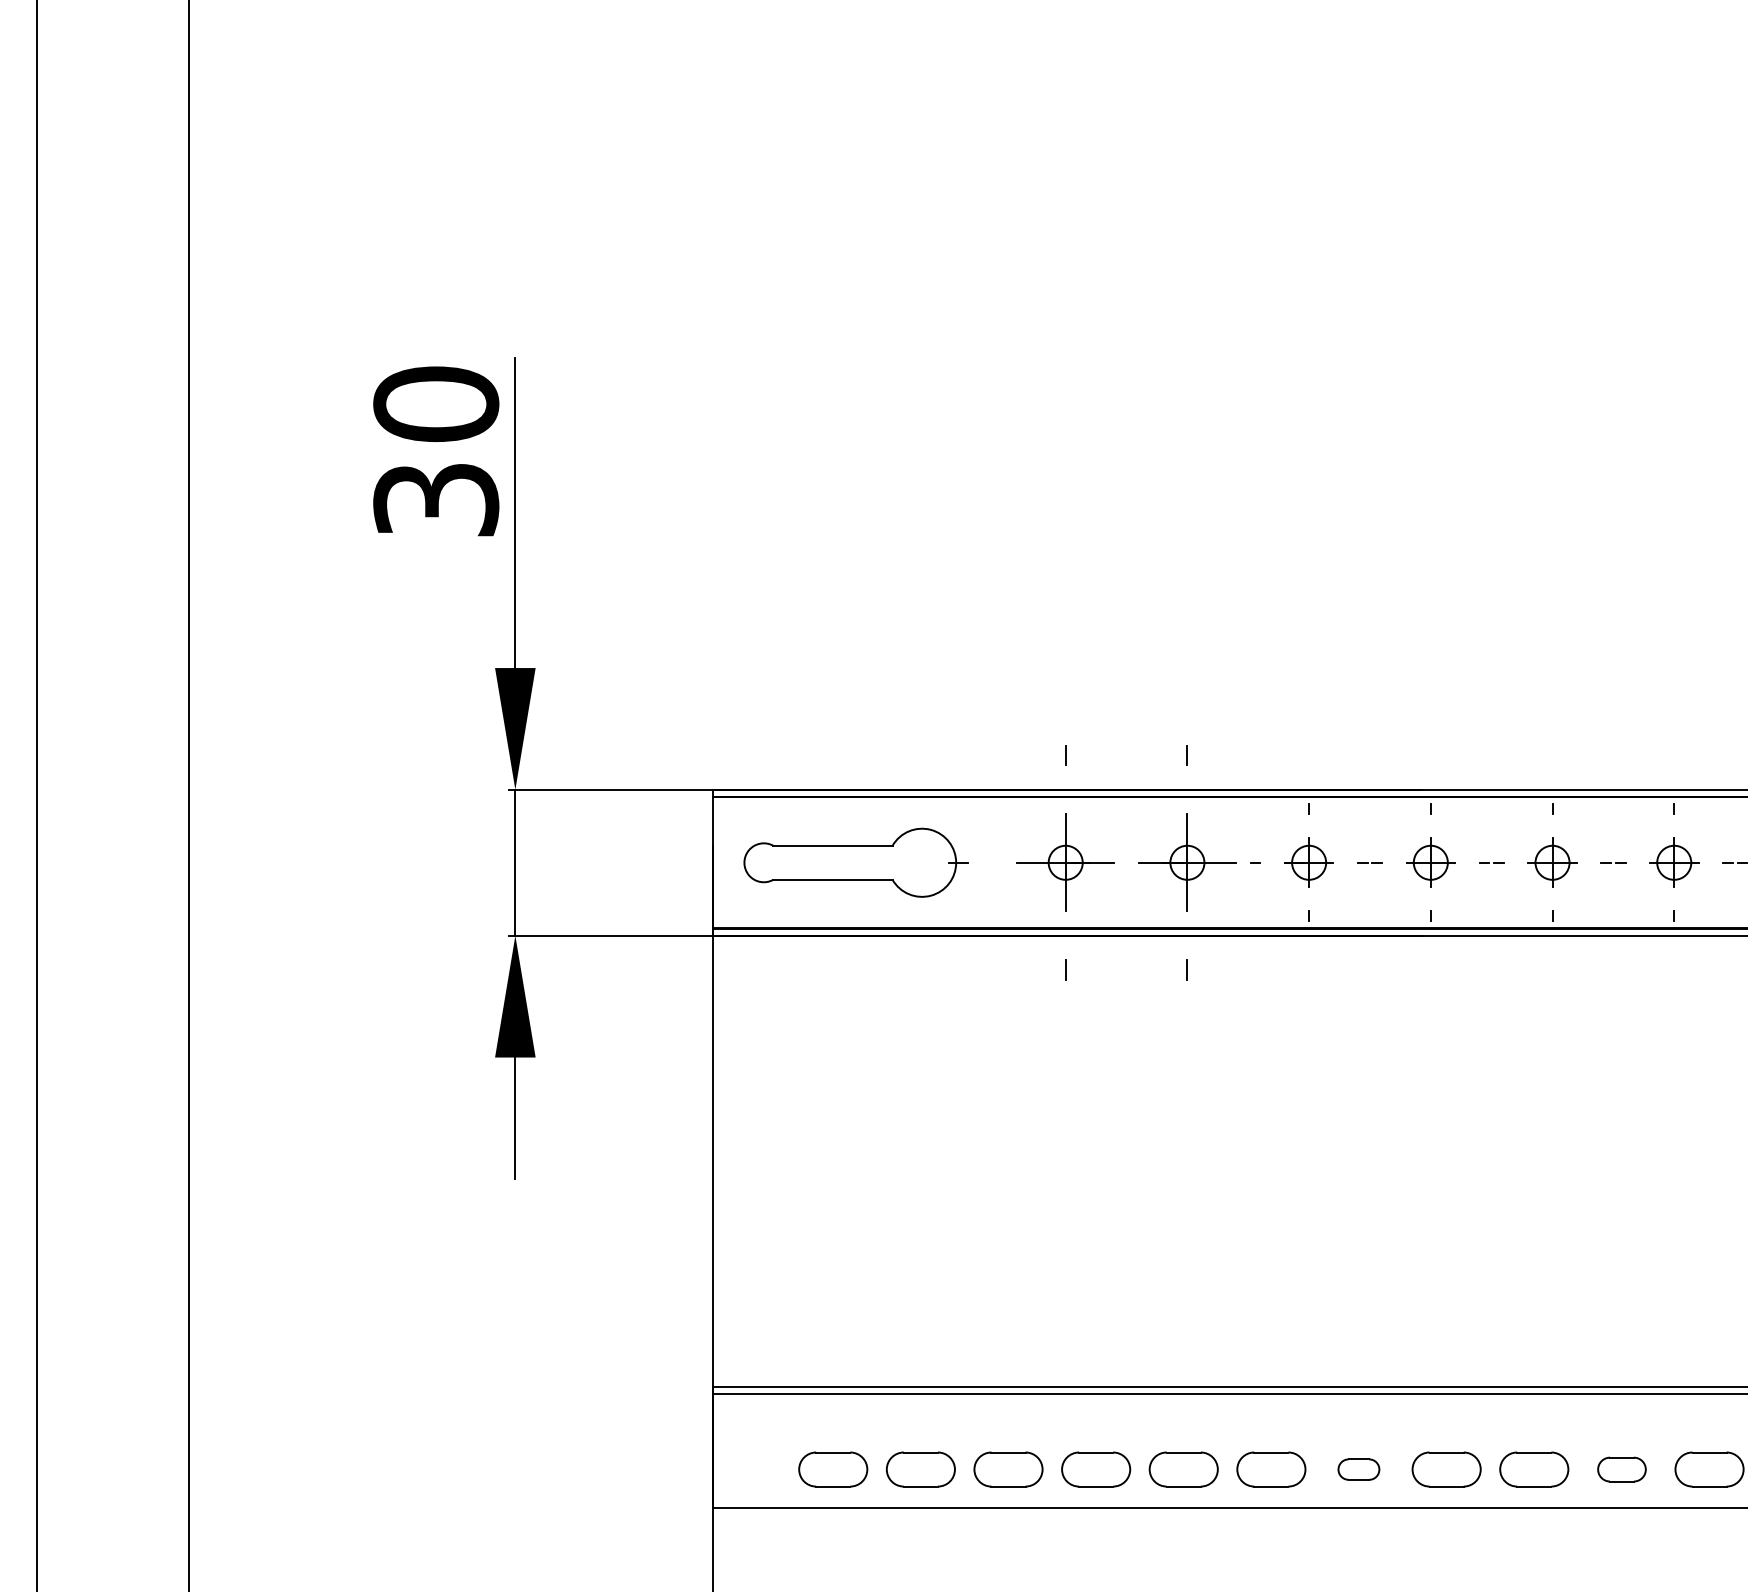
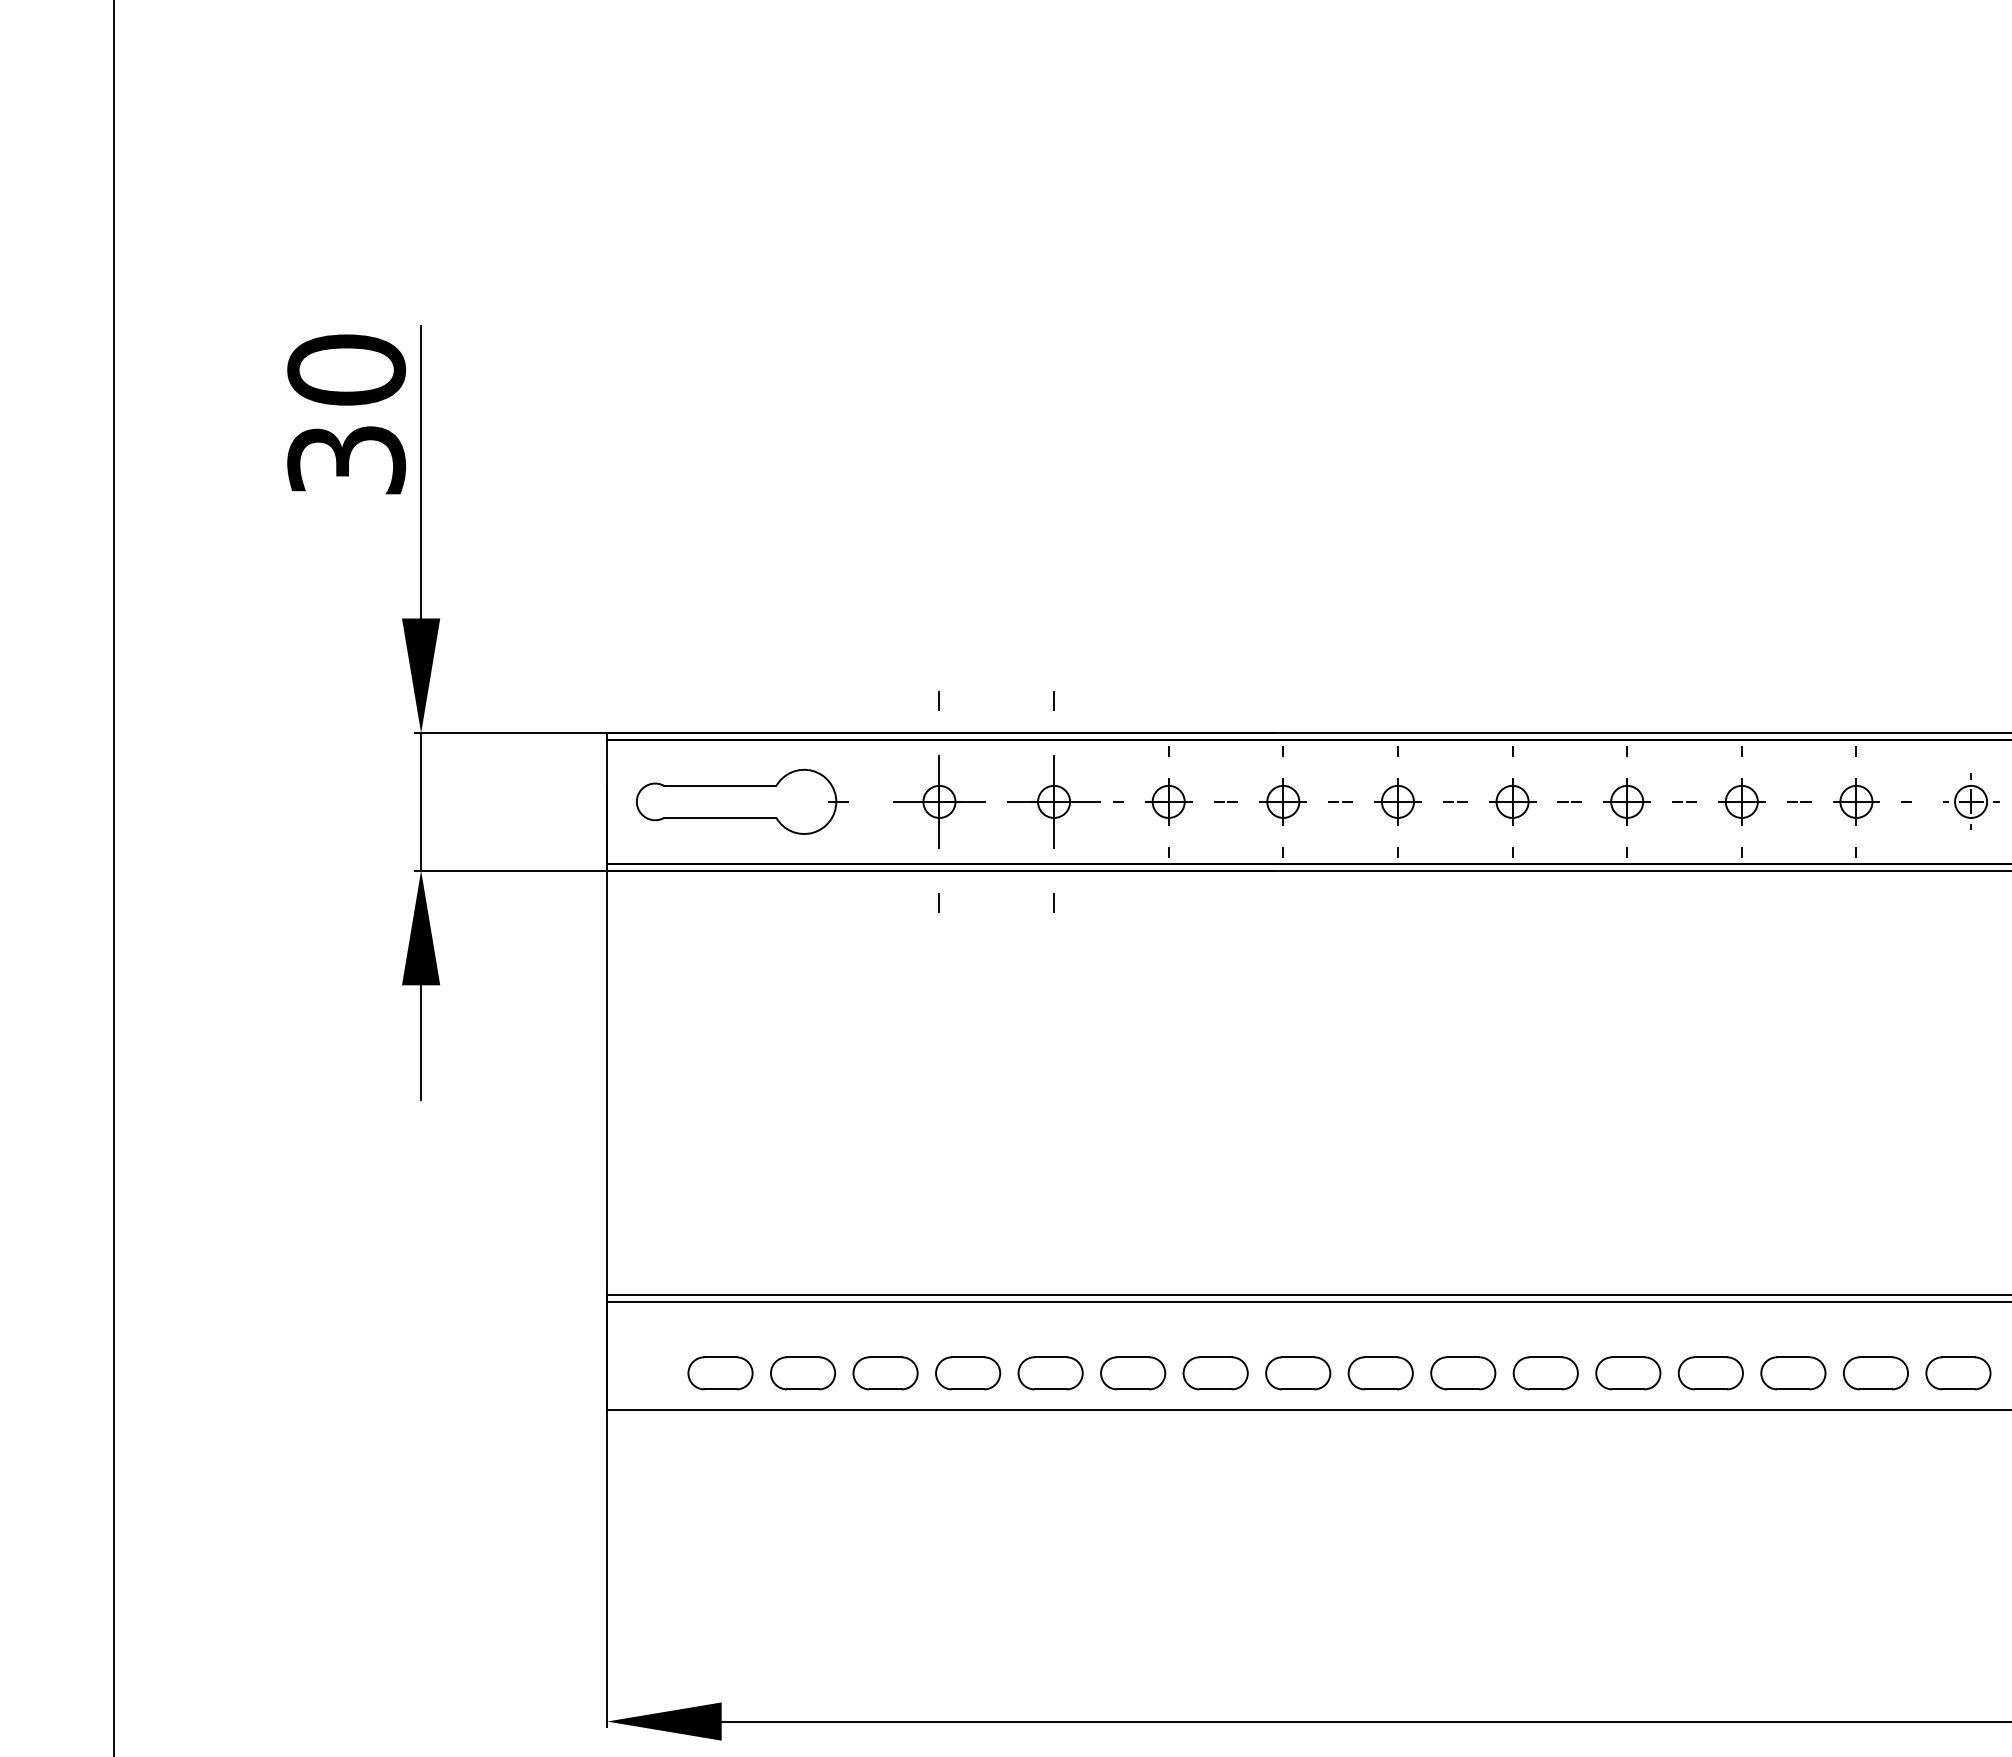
part: (1358, 1469) -> (1215, 1373), size x1.67
part: (1622, 1469) -> (1463, 1373), size x1.43

